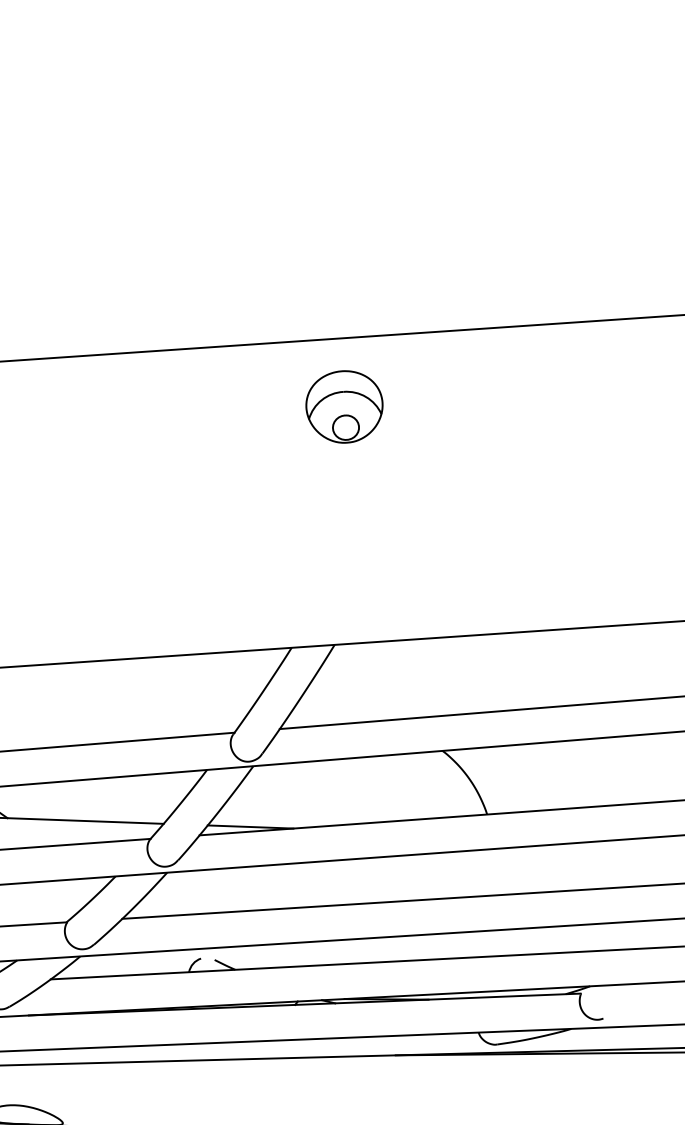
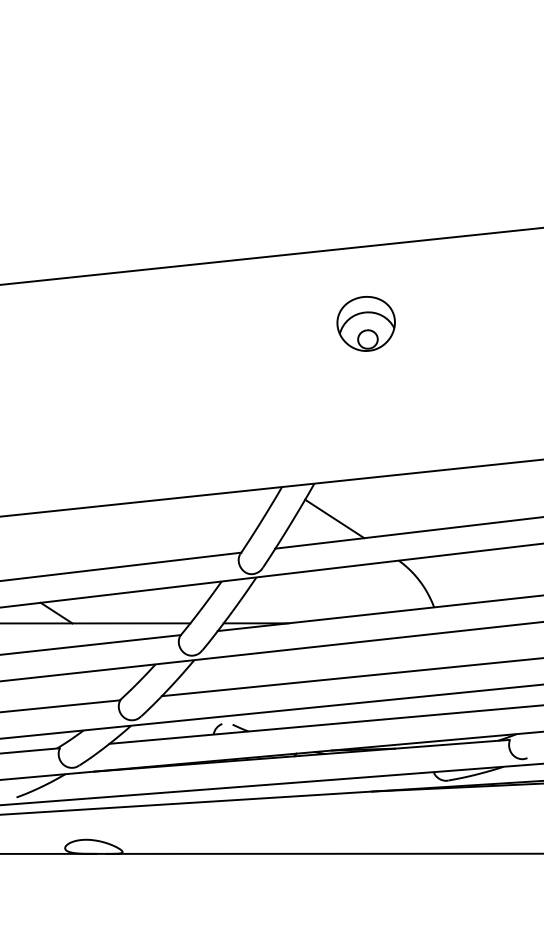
part: (343, 406) -> (365, 323), moved
line: (359, 691) -> (334, 518), added

